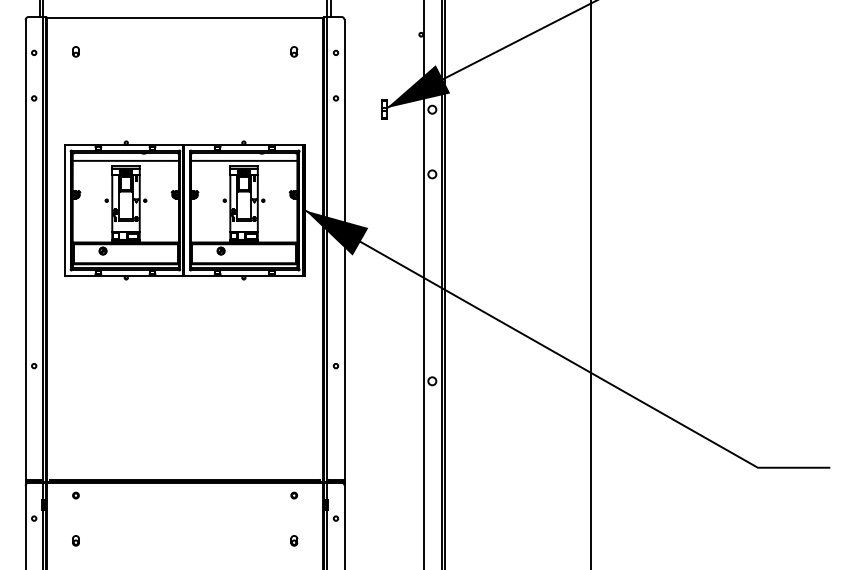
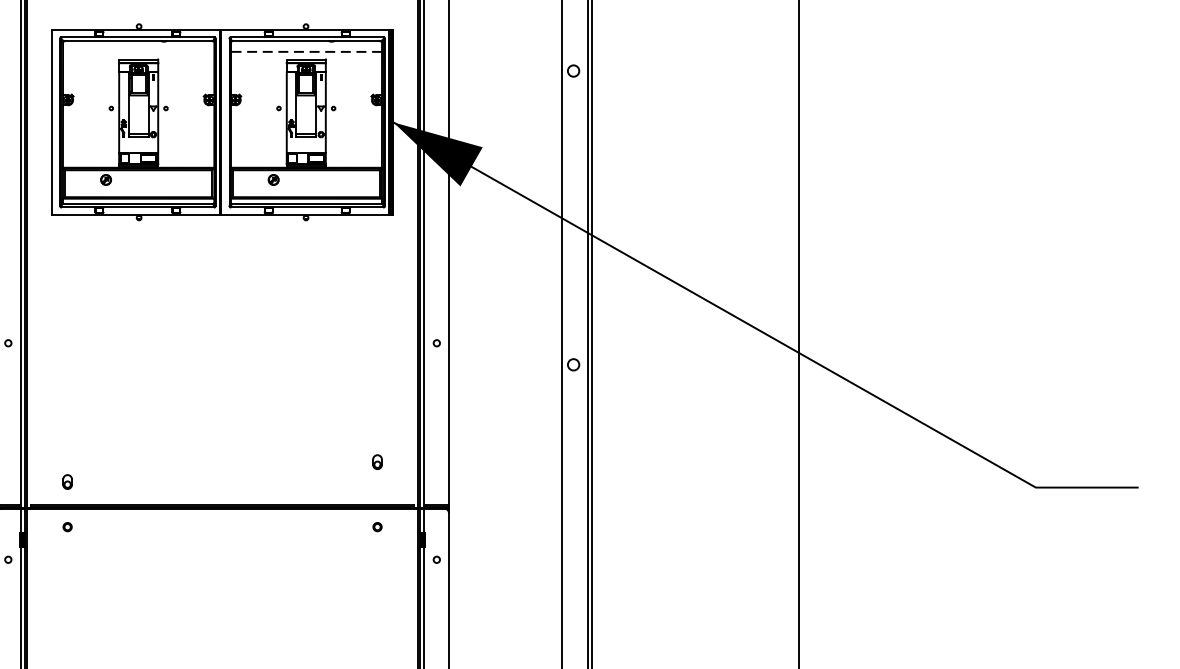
line: (125, 160) -> (137, 51), removed
line: (243, 160) -> (305, 51), solid -> dashed
part: (75, 540) -> (66, 481), moved
part: (294, 540) -> (377, 461), moved

